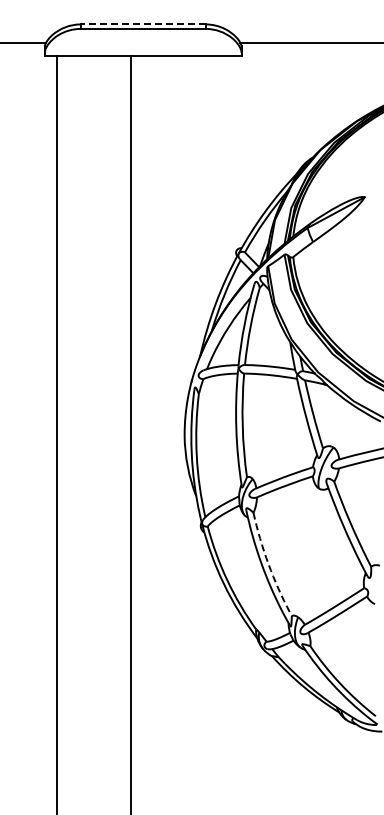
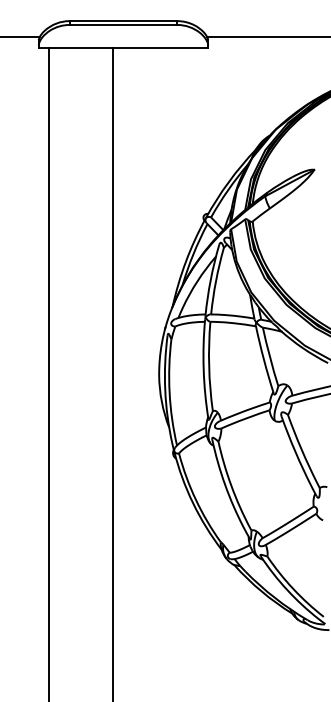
line: (143, 24) -> (123, 21), dashed -> solid
line: (269, 567) -> (232, 488), dashed -> solid

